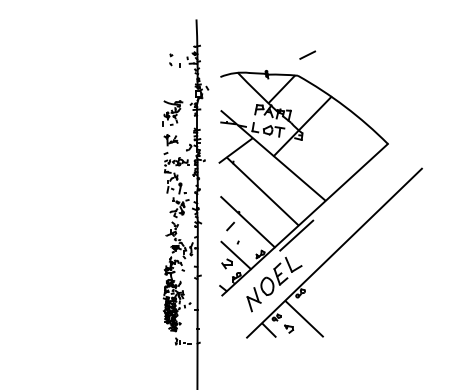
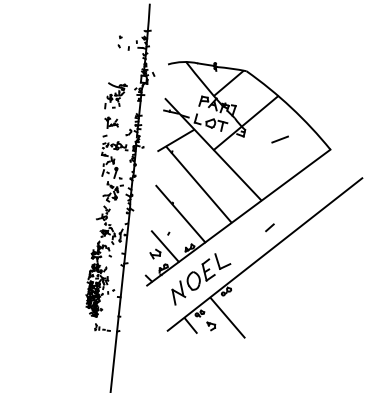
line: (307, 54) -> (280, 138), moved
line: (230, 226) -> (269, 227), moved
line: (296, 235) -> (228, 232), removed

